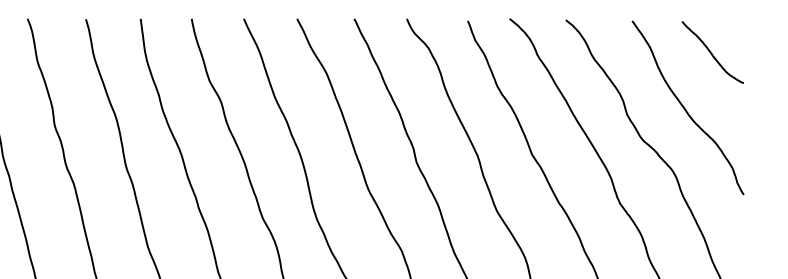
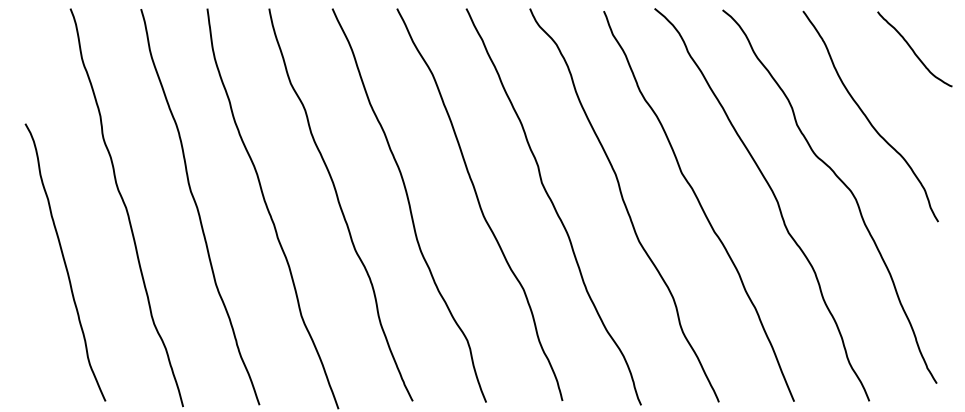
curve: (711, 52) -> (913, 49), moved

